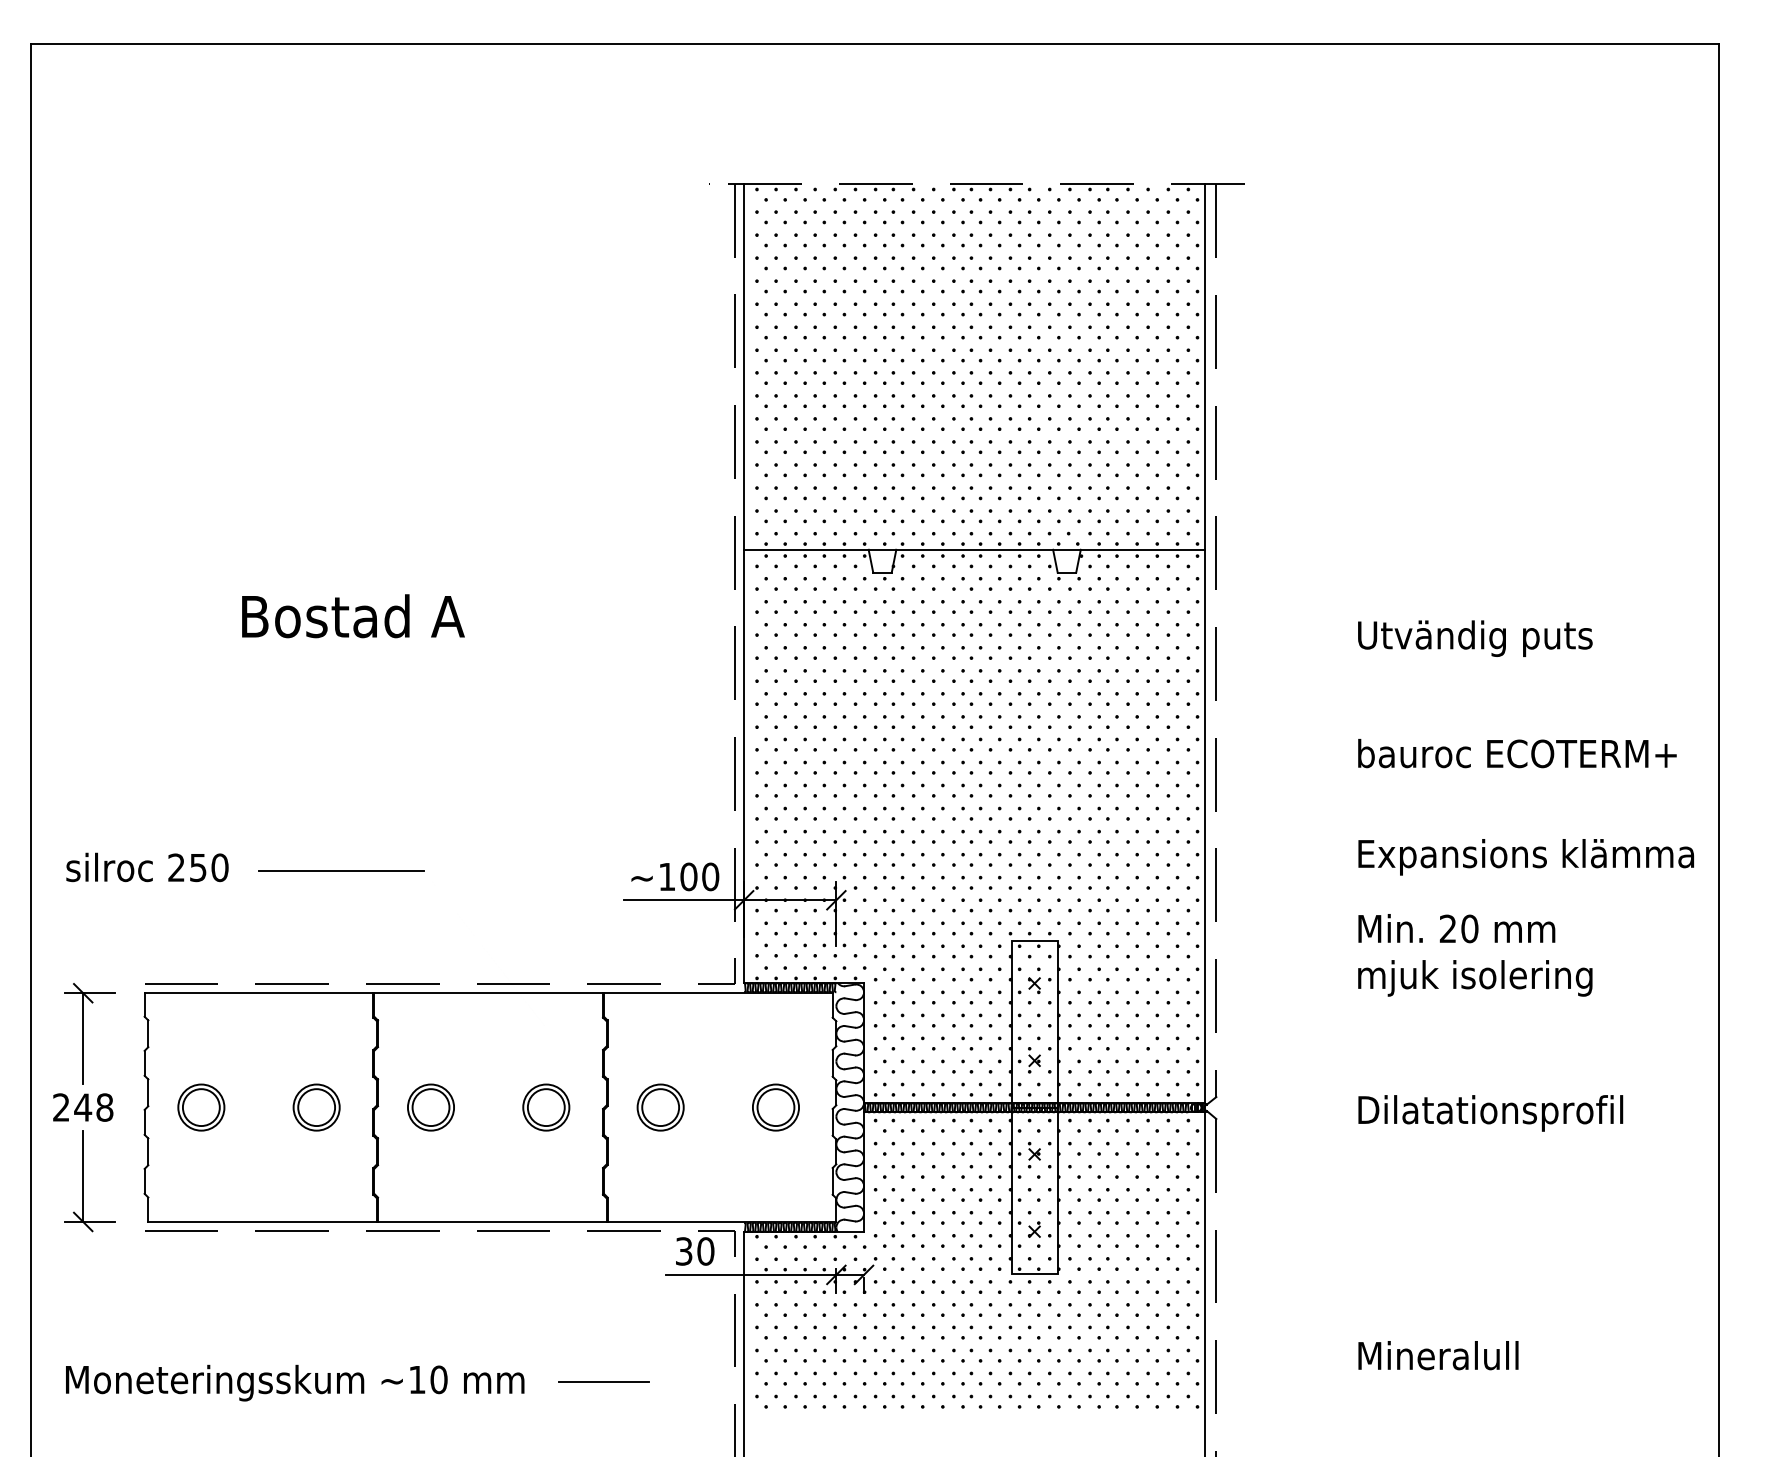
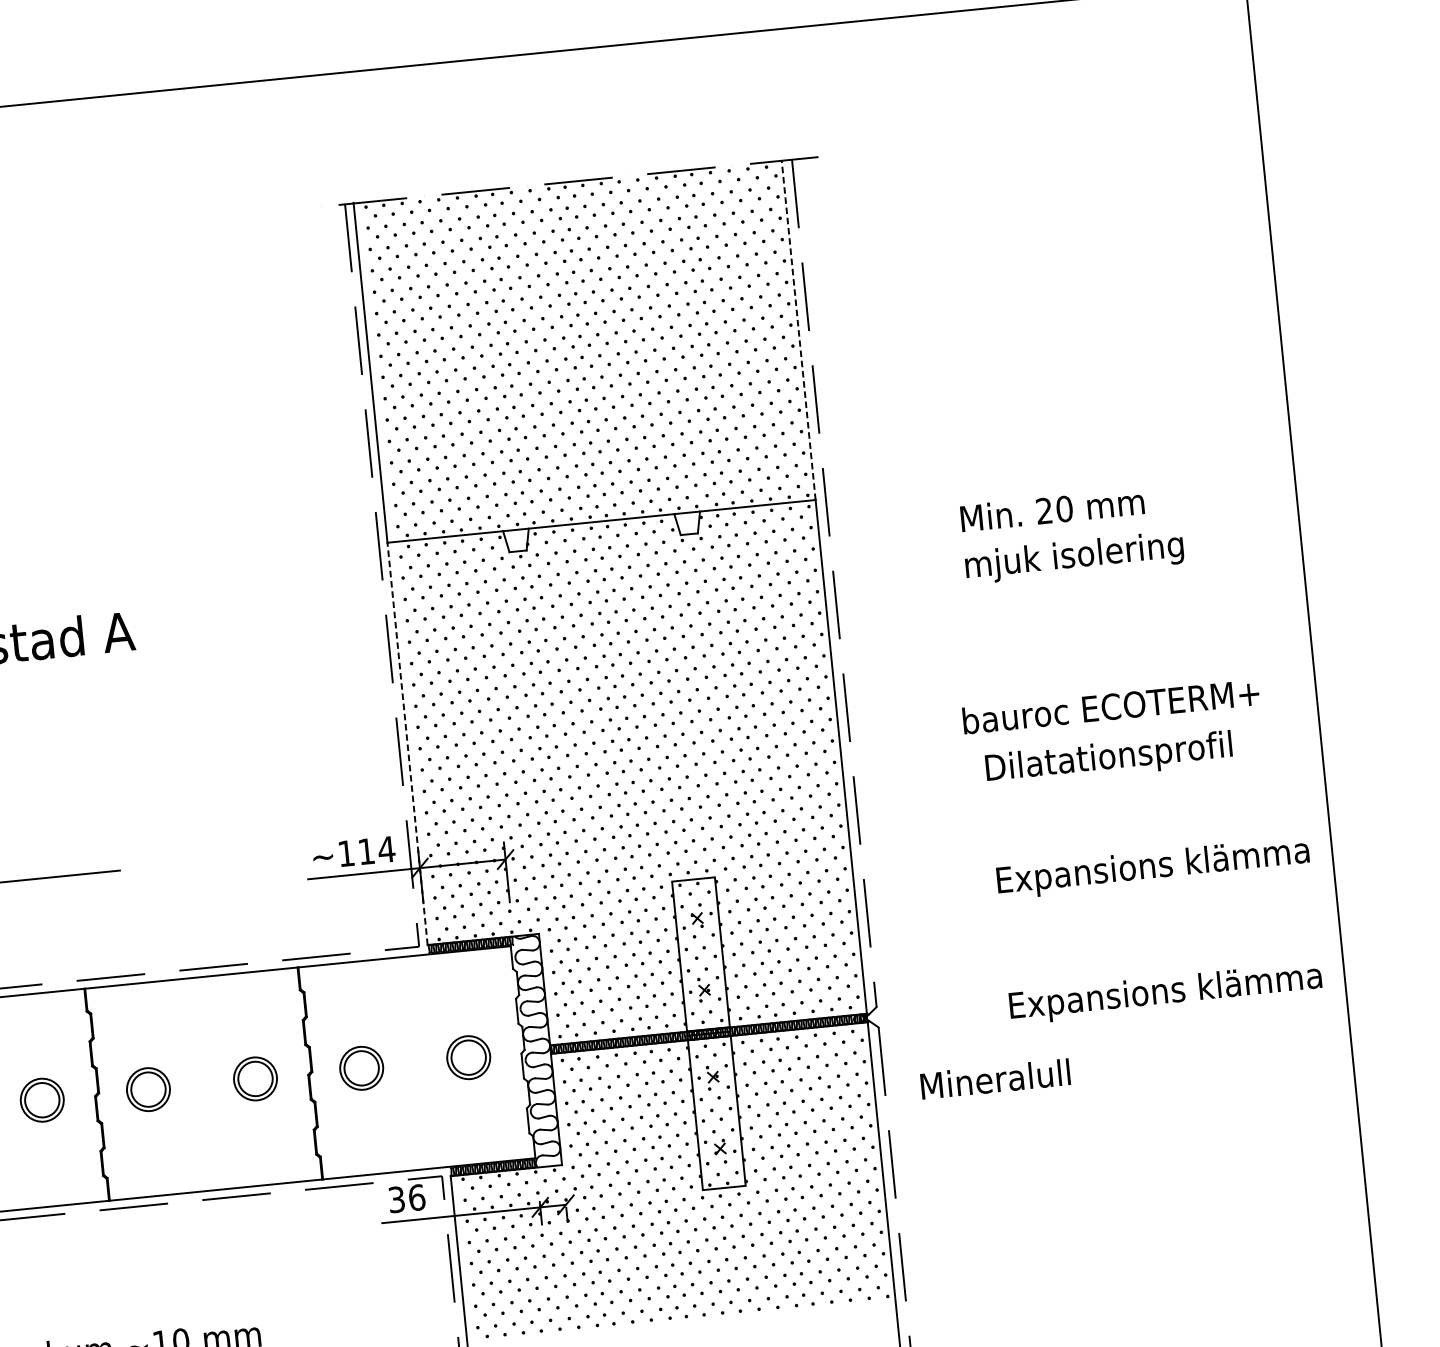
line: (1205, 366) -> (798, 329), solid -> dashed
text: (1475, 638) -> (1074, 557), Utvändig puts -> mjuk isolering
text: (1517, 753) -> (1111, 706), moved
line: (744, 766) -> (407, 743), solid -> dashed
text: (1527, 857) -> (1143, 755), Expansions klämma -> Dilatationsprofil
text: (699, 876) -> (376, 850), ~100 -> ~114
text: (1456, 928) -> (1052, 509), moved
text: (1526, 978) -> (1153, 868), mjuk isolering -> Expansions klämma
text: (1527, 1113) -> (1166, 993), Dilatationsprofil -> Expansions klämma
text: (705, 1251) -> (416, 1197), 30 -> 36
text: (1438, 1355) -> (995, 1079), moved
line: (603, 1382) -> (334, 1328), removed

